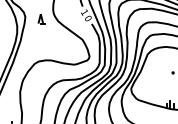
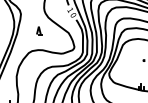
part: (41, 19) -> (39, 31), moved

